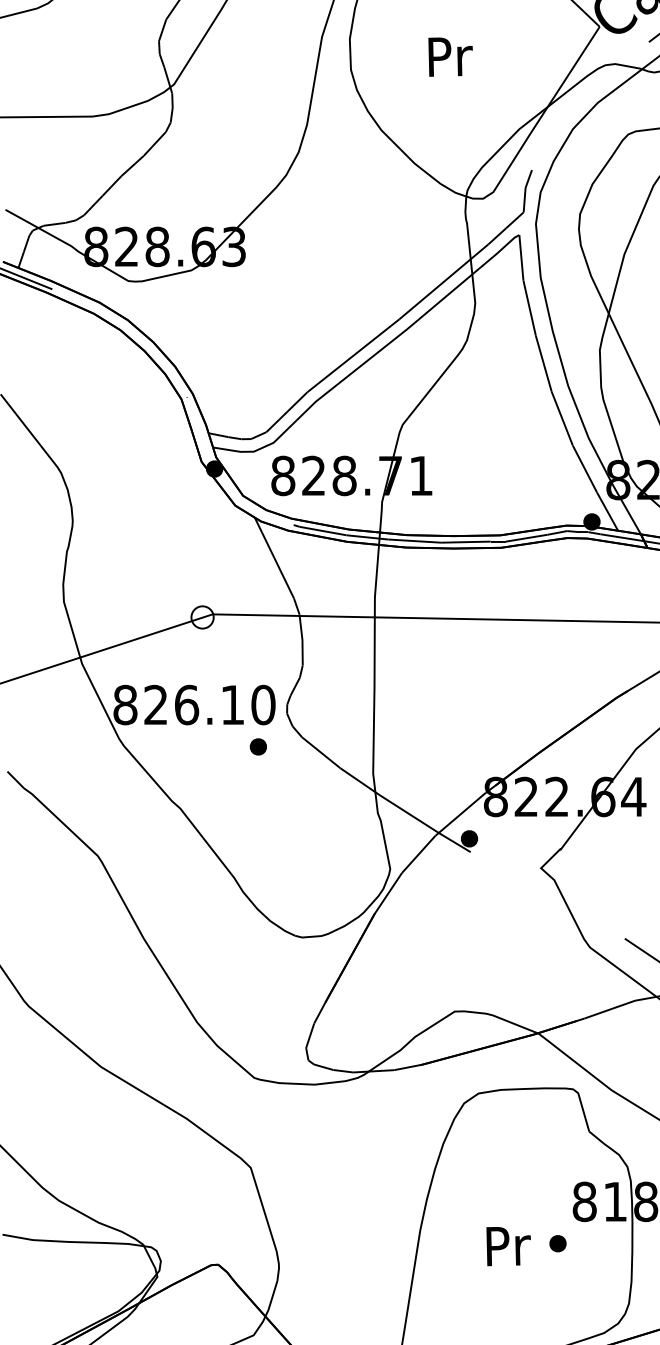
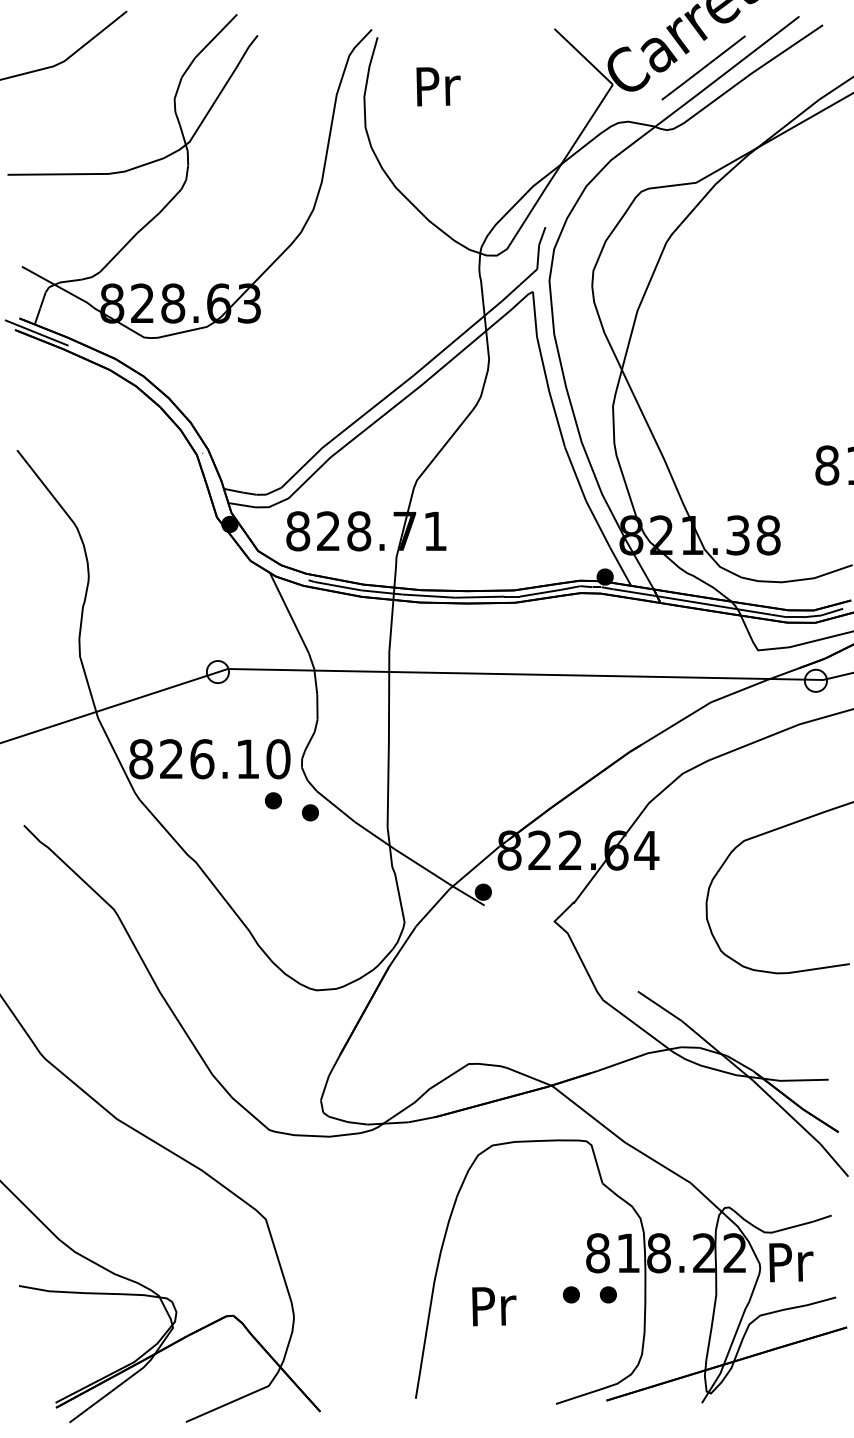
text: (450, 56) -> (438, 86), moved
part: (295, 758) -> (310, 812), added
part: (594, 1243) -> (607, 1294), added
text: (508, 1246) -> (494, 1306), moved

